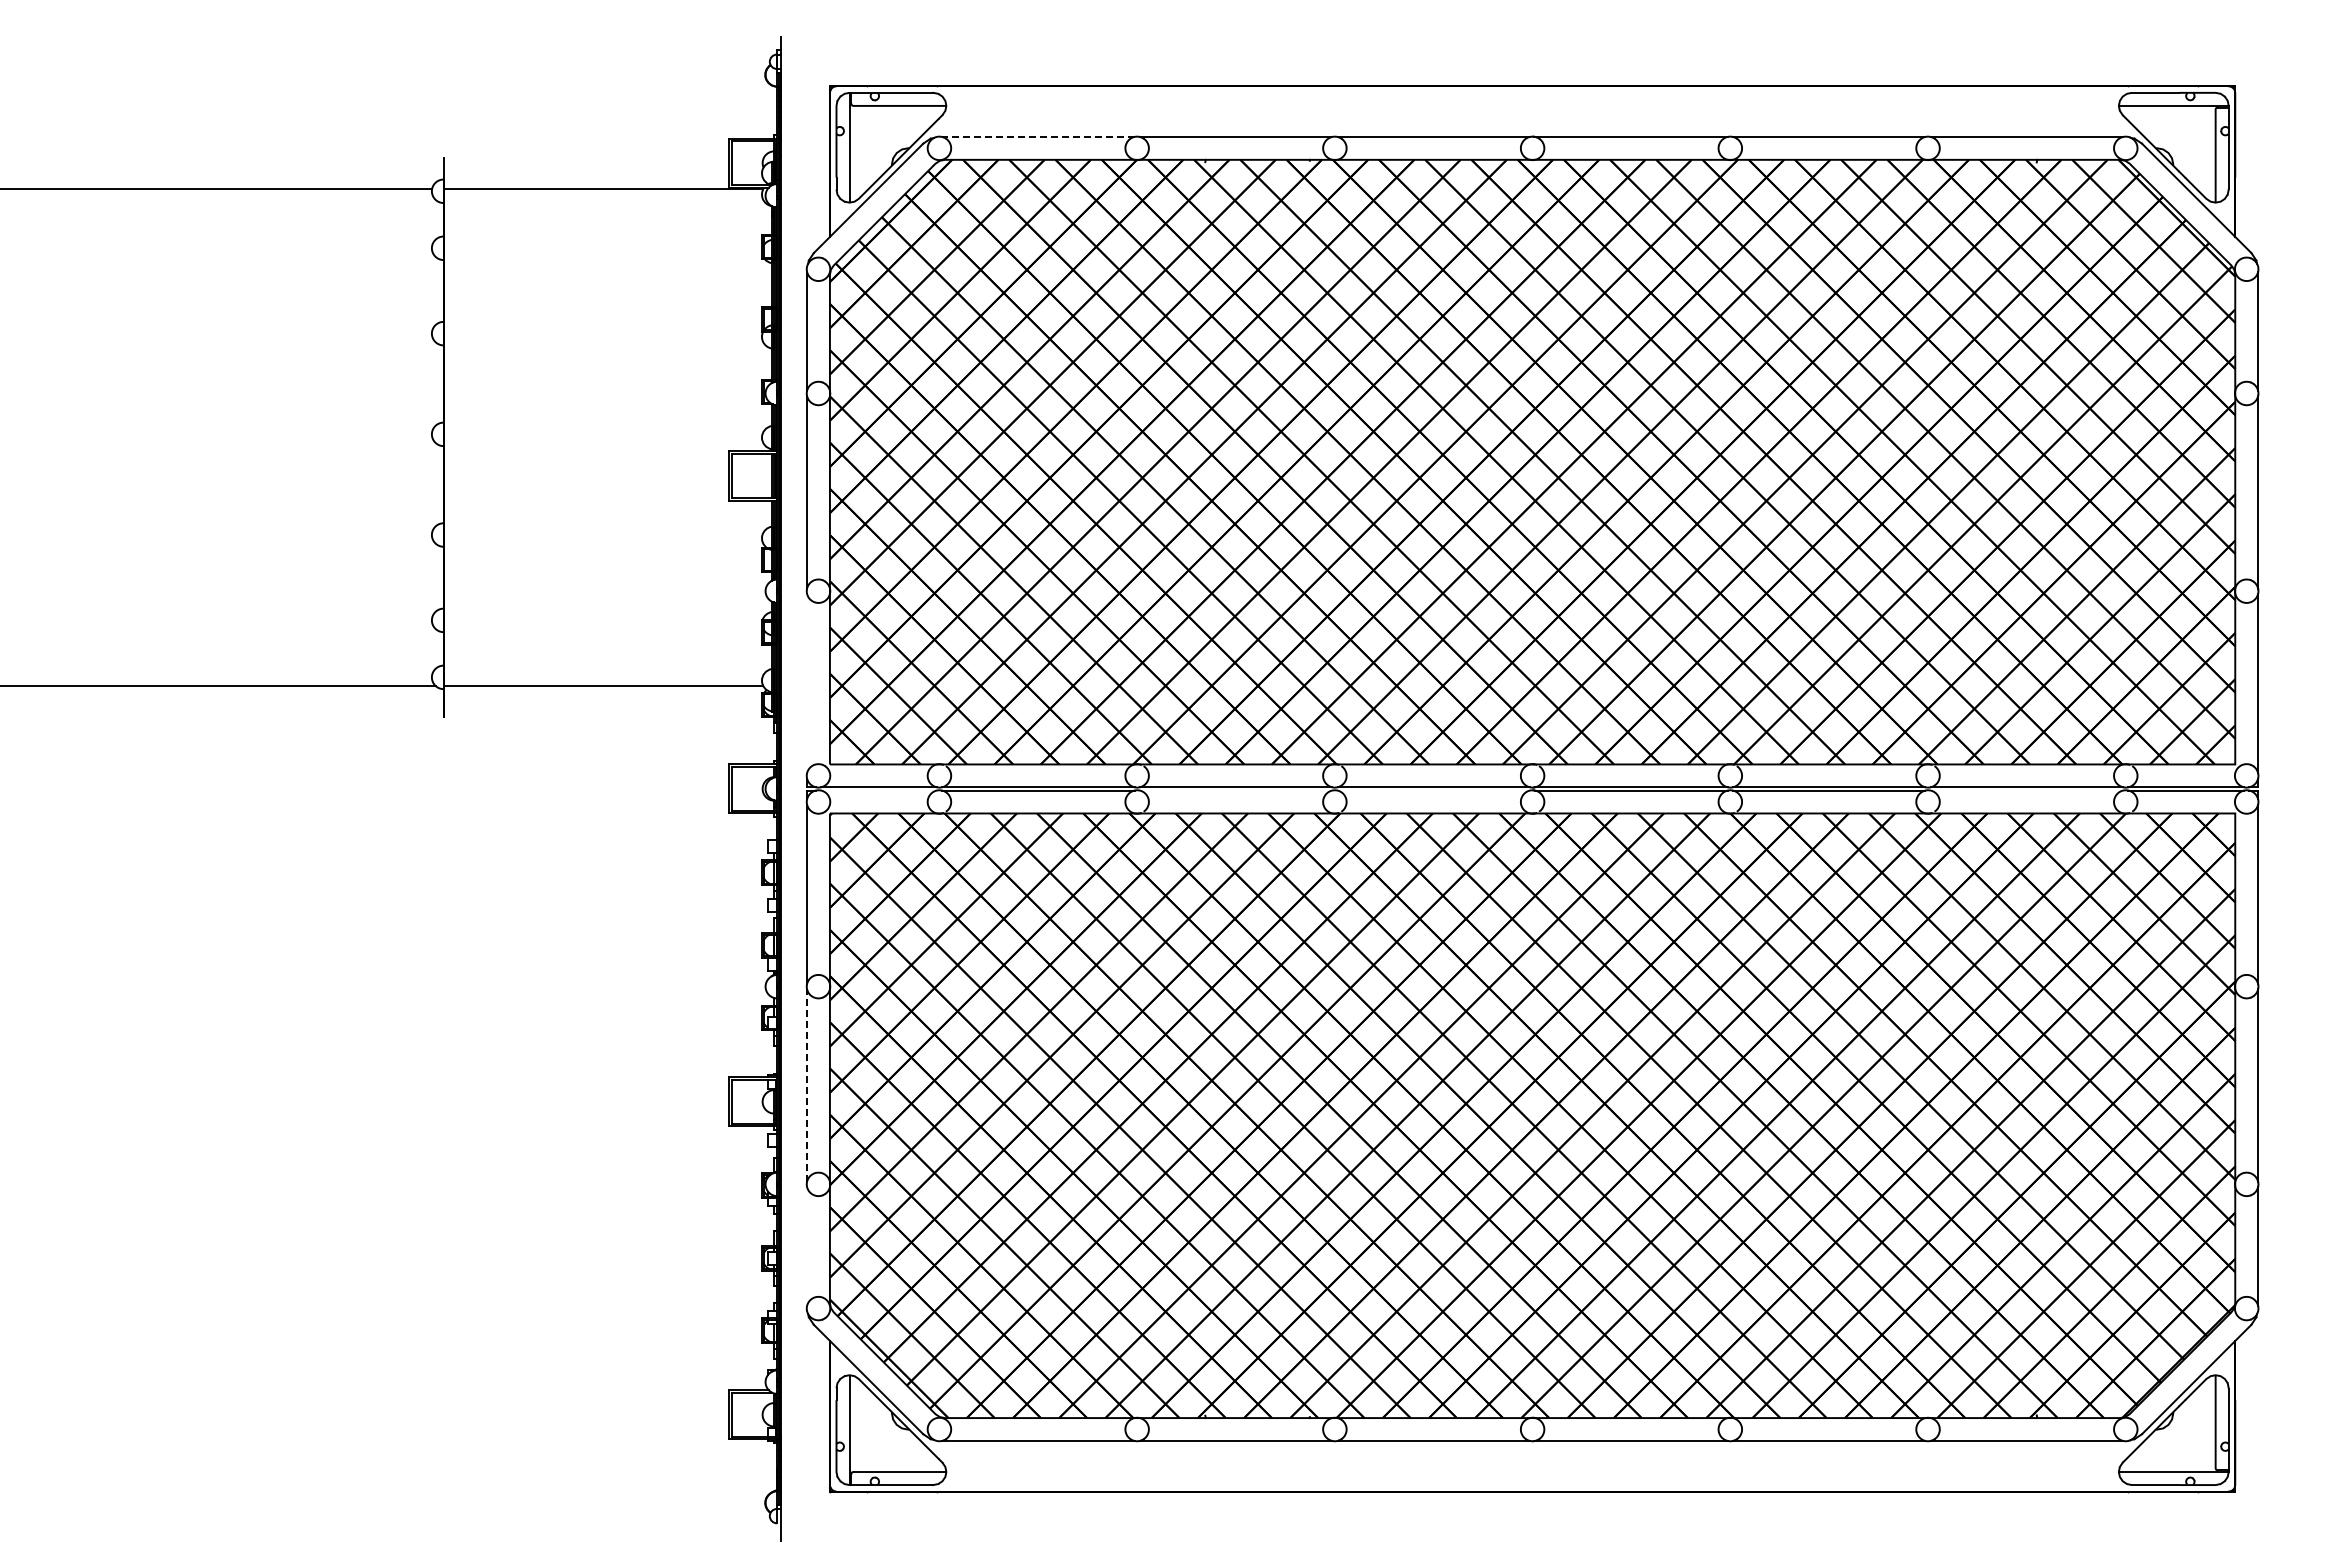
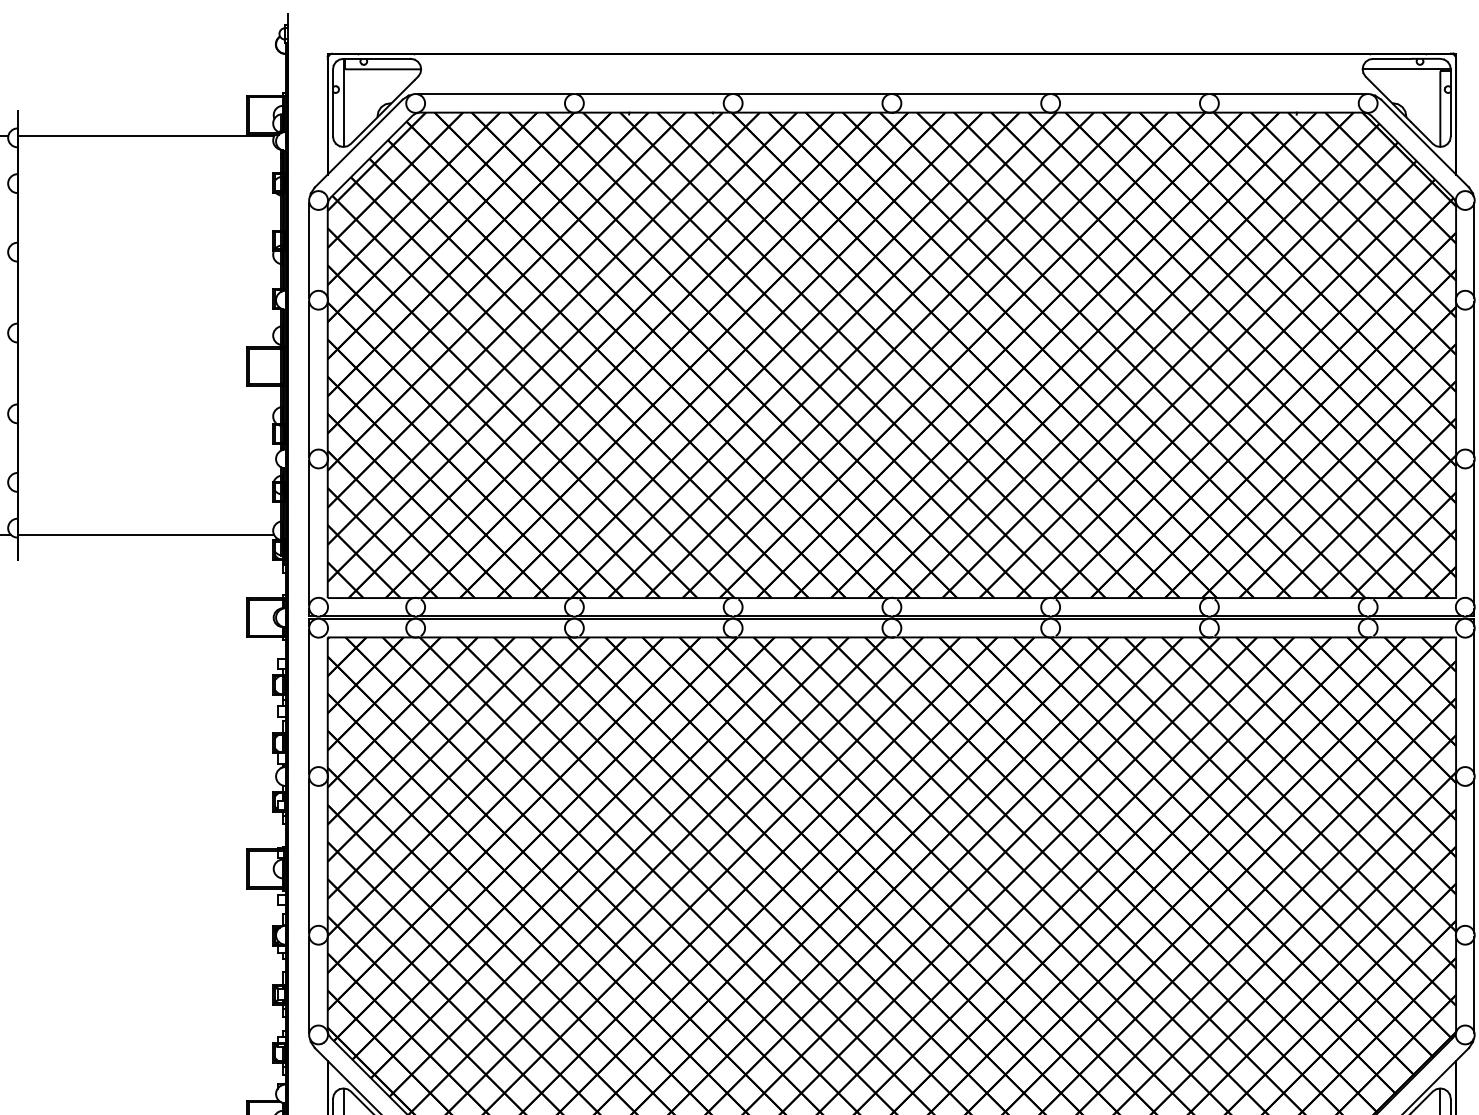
line: (1037, 136) -> (494, 93), dashed -> solid
line: (807, 683) -> (309, 533), added
line: (878, 790) -> (366, 618), added
line: (1235, 790) -> (653, 618), added
line: (1433, 790) -> (812, 618), added
line: (2026, 790) -> (1288, 618), added
line: (807, 1085) -> (309, 855), dashed -> solid
line: (807, 1246) -> (309, 985), added

